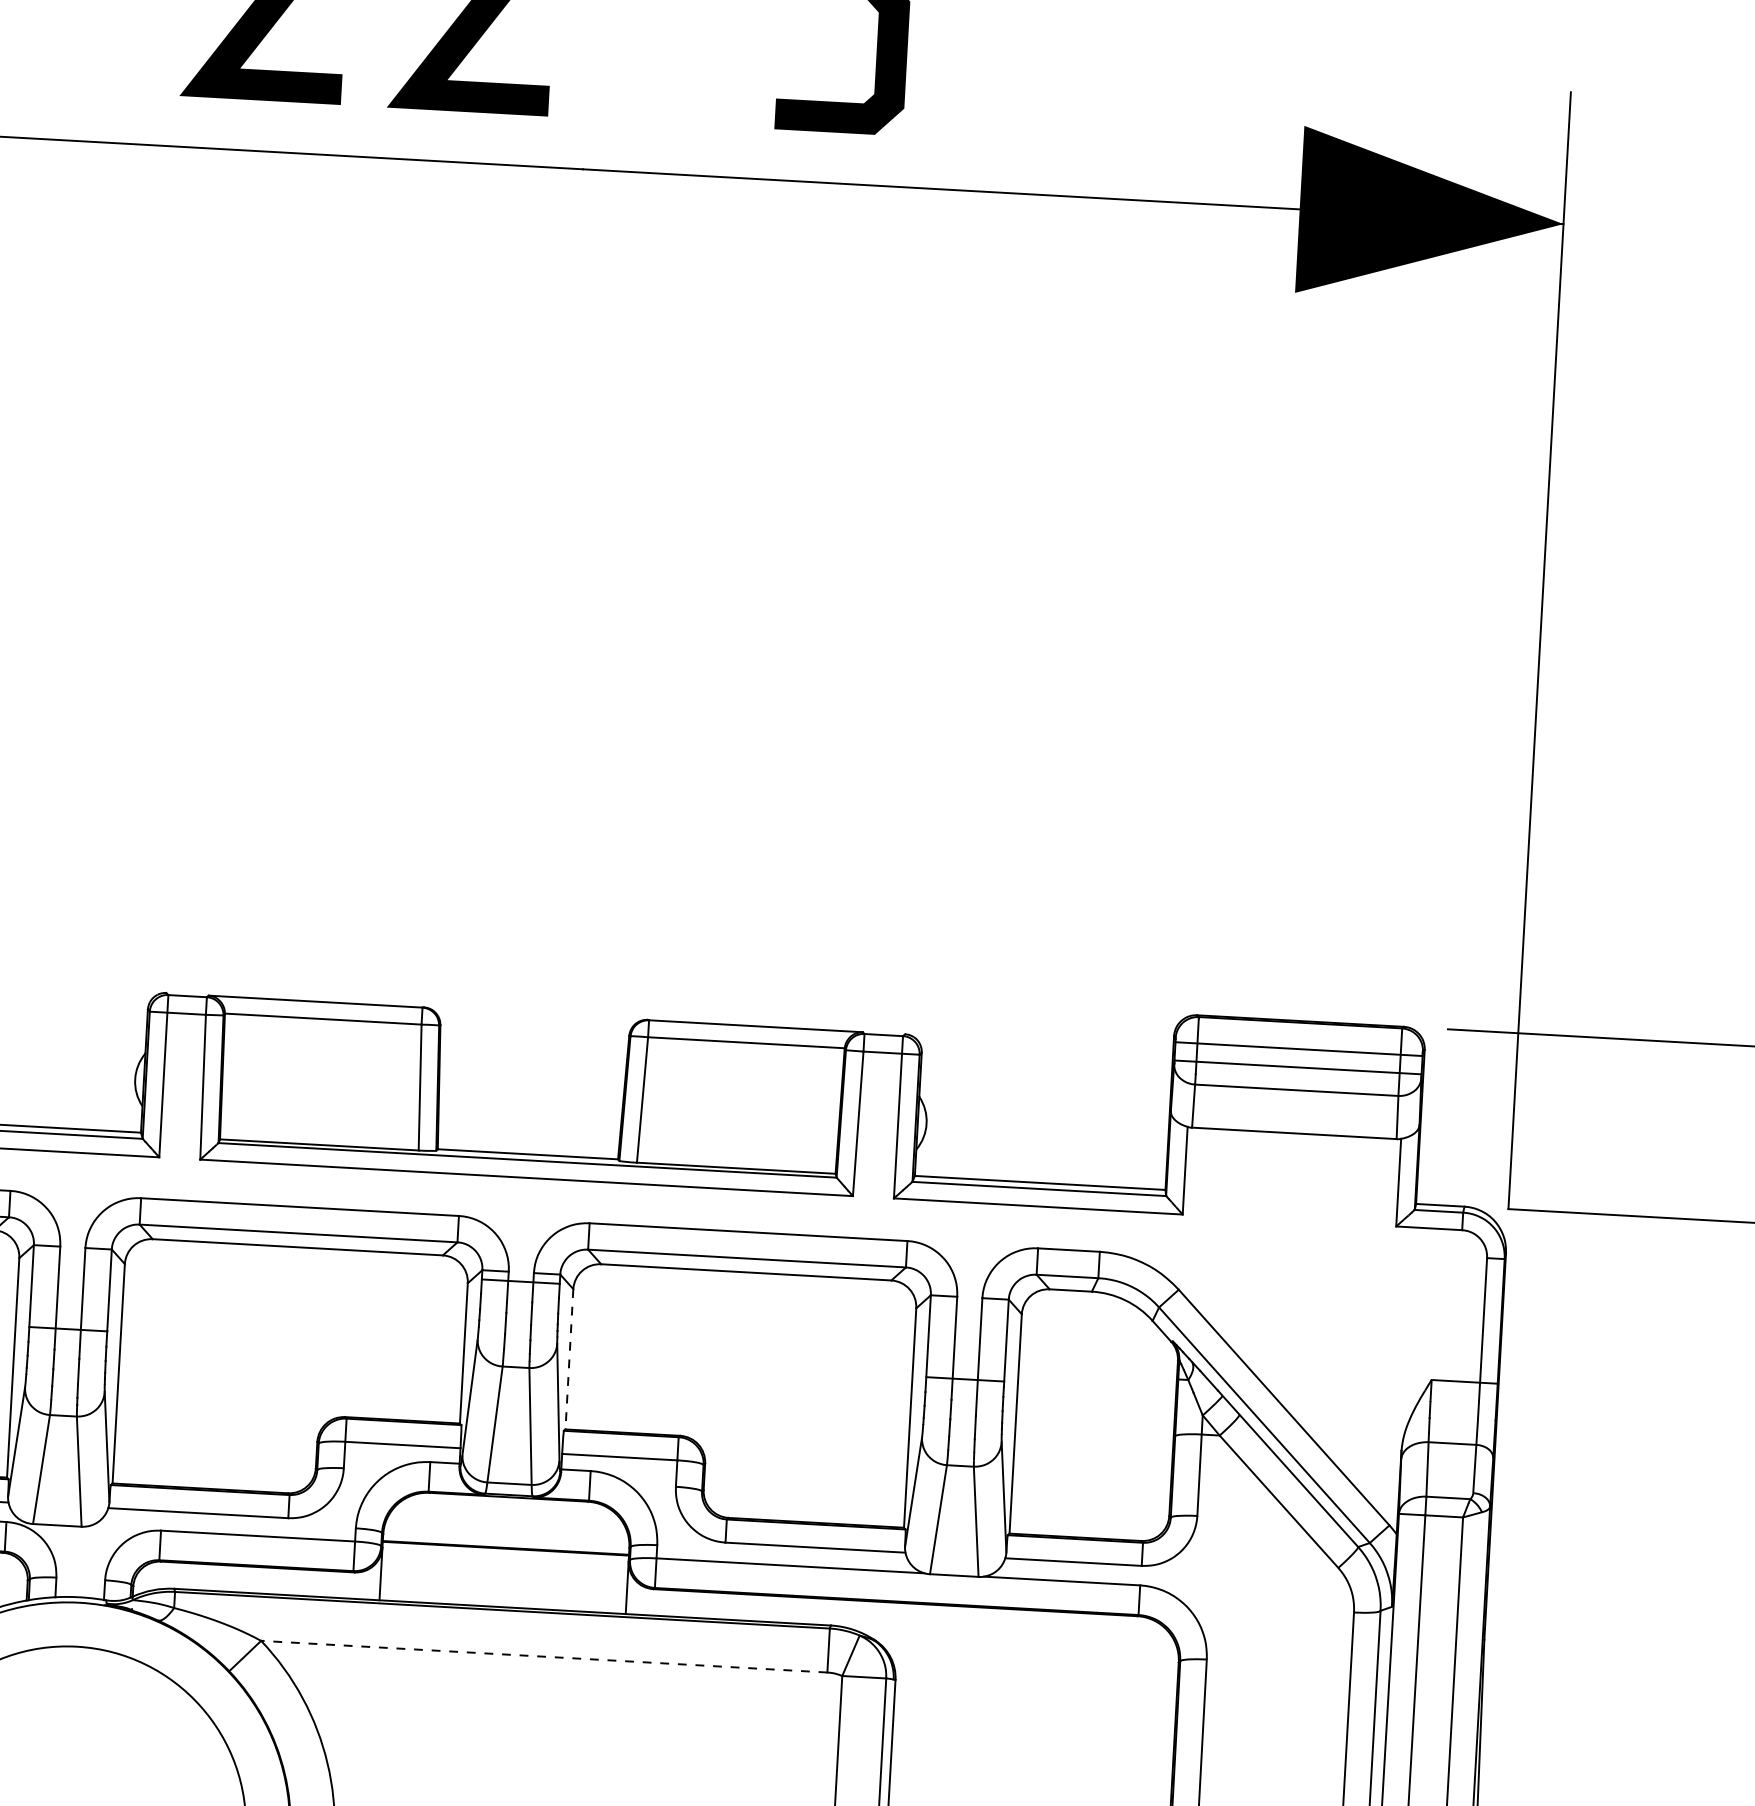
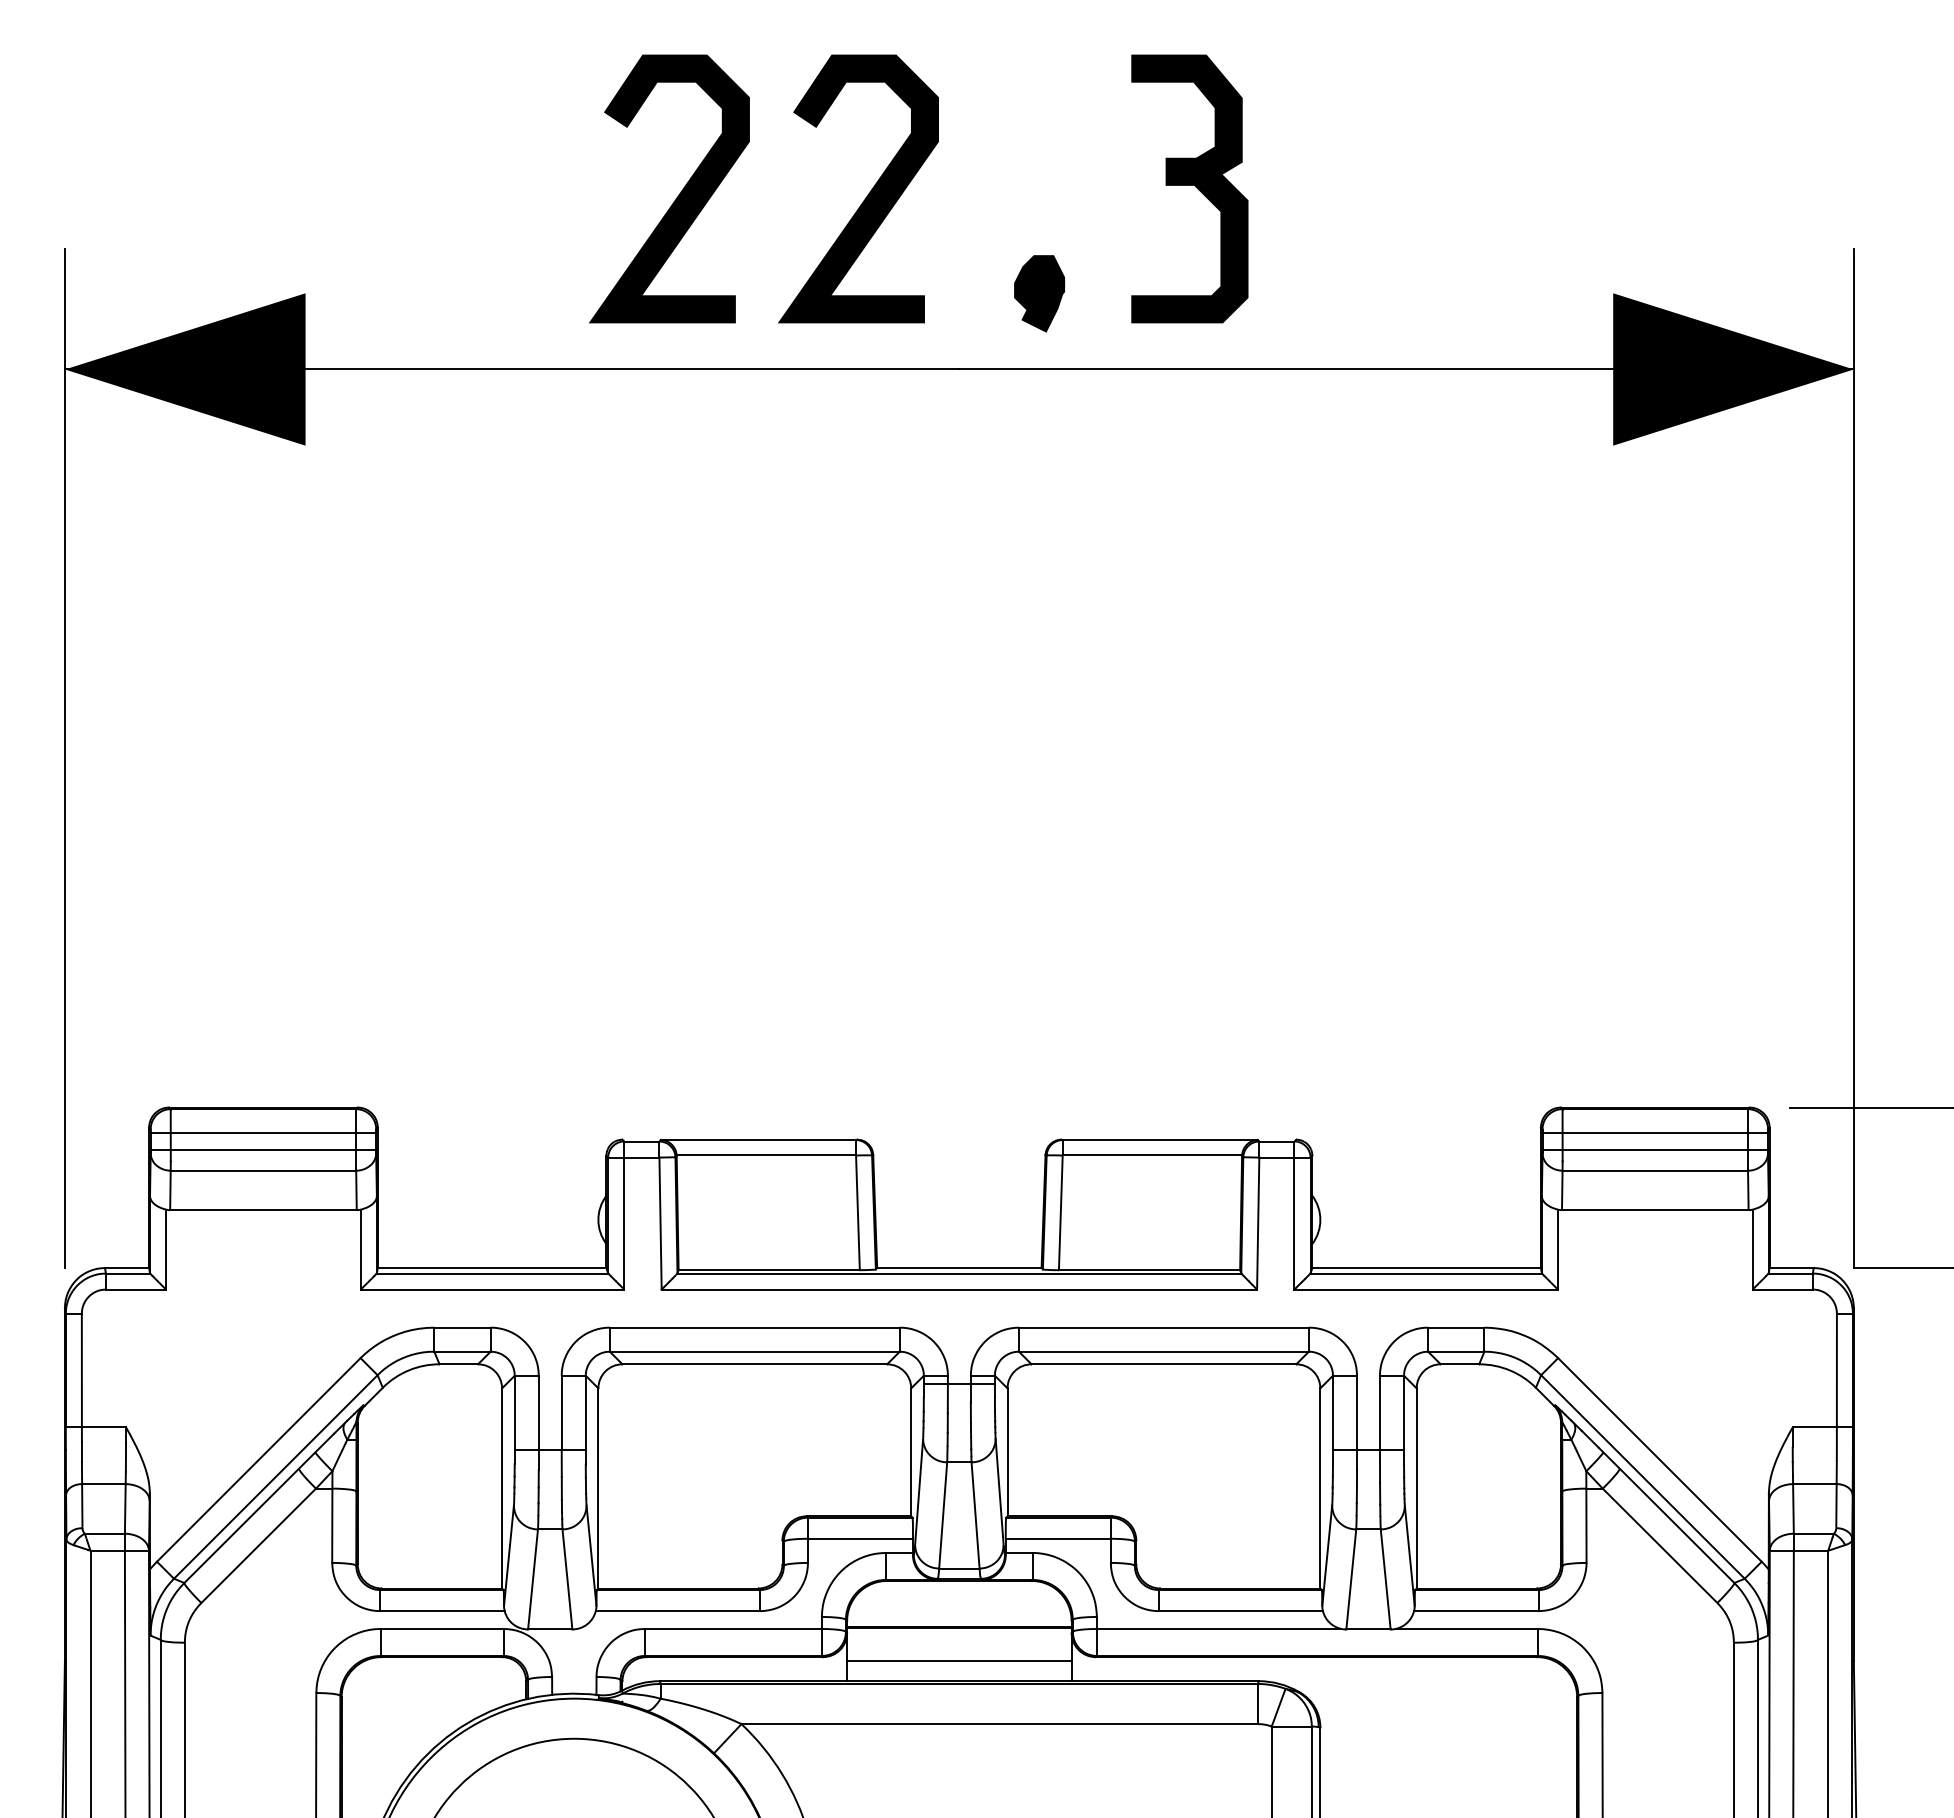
part: (675, 90) -> (1039, 293), added
line: (569, 1359) -> (1007, 1452), dashed -> solid
line: (503, 1585) -> (959, 1661), added
line: (543, 1657) -> (999, 1724), dashed -> solid

